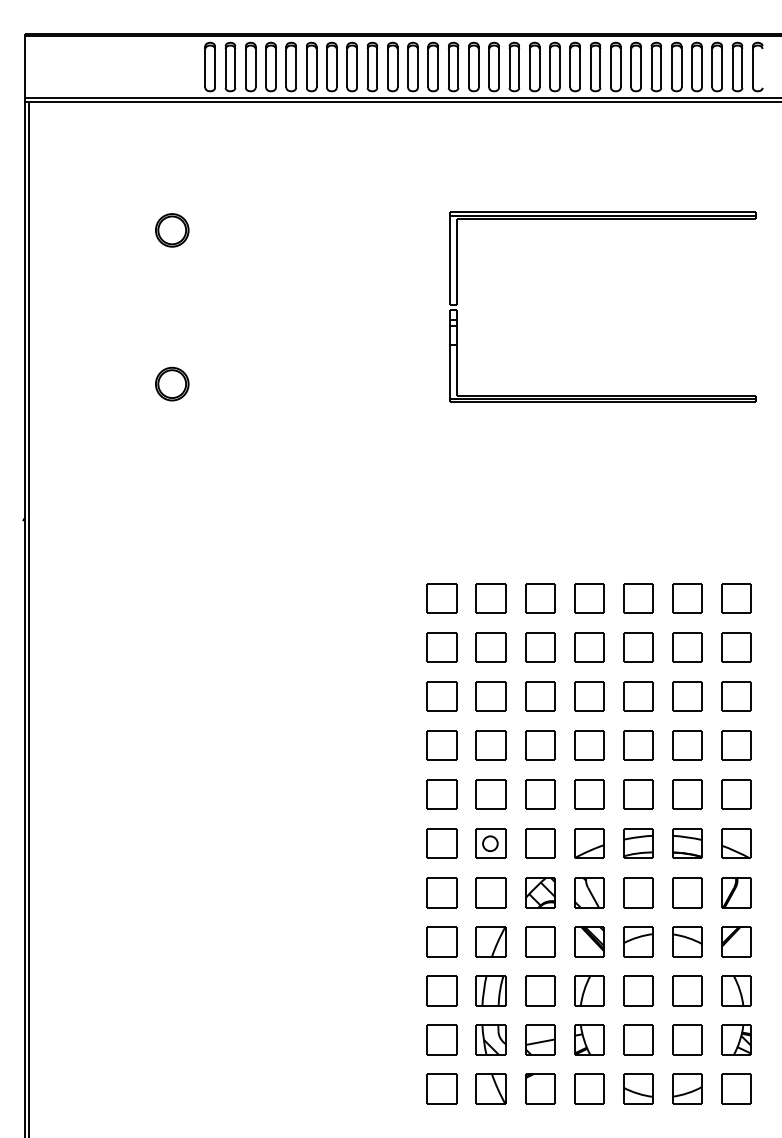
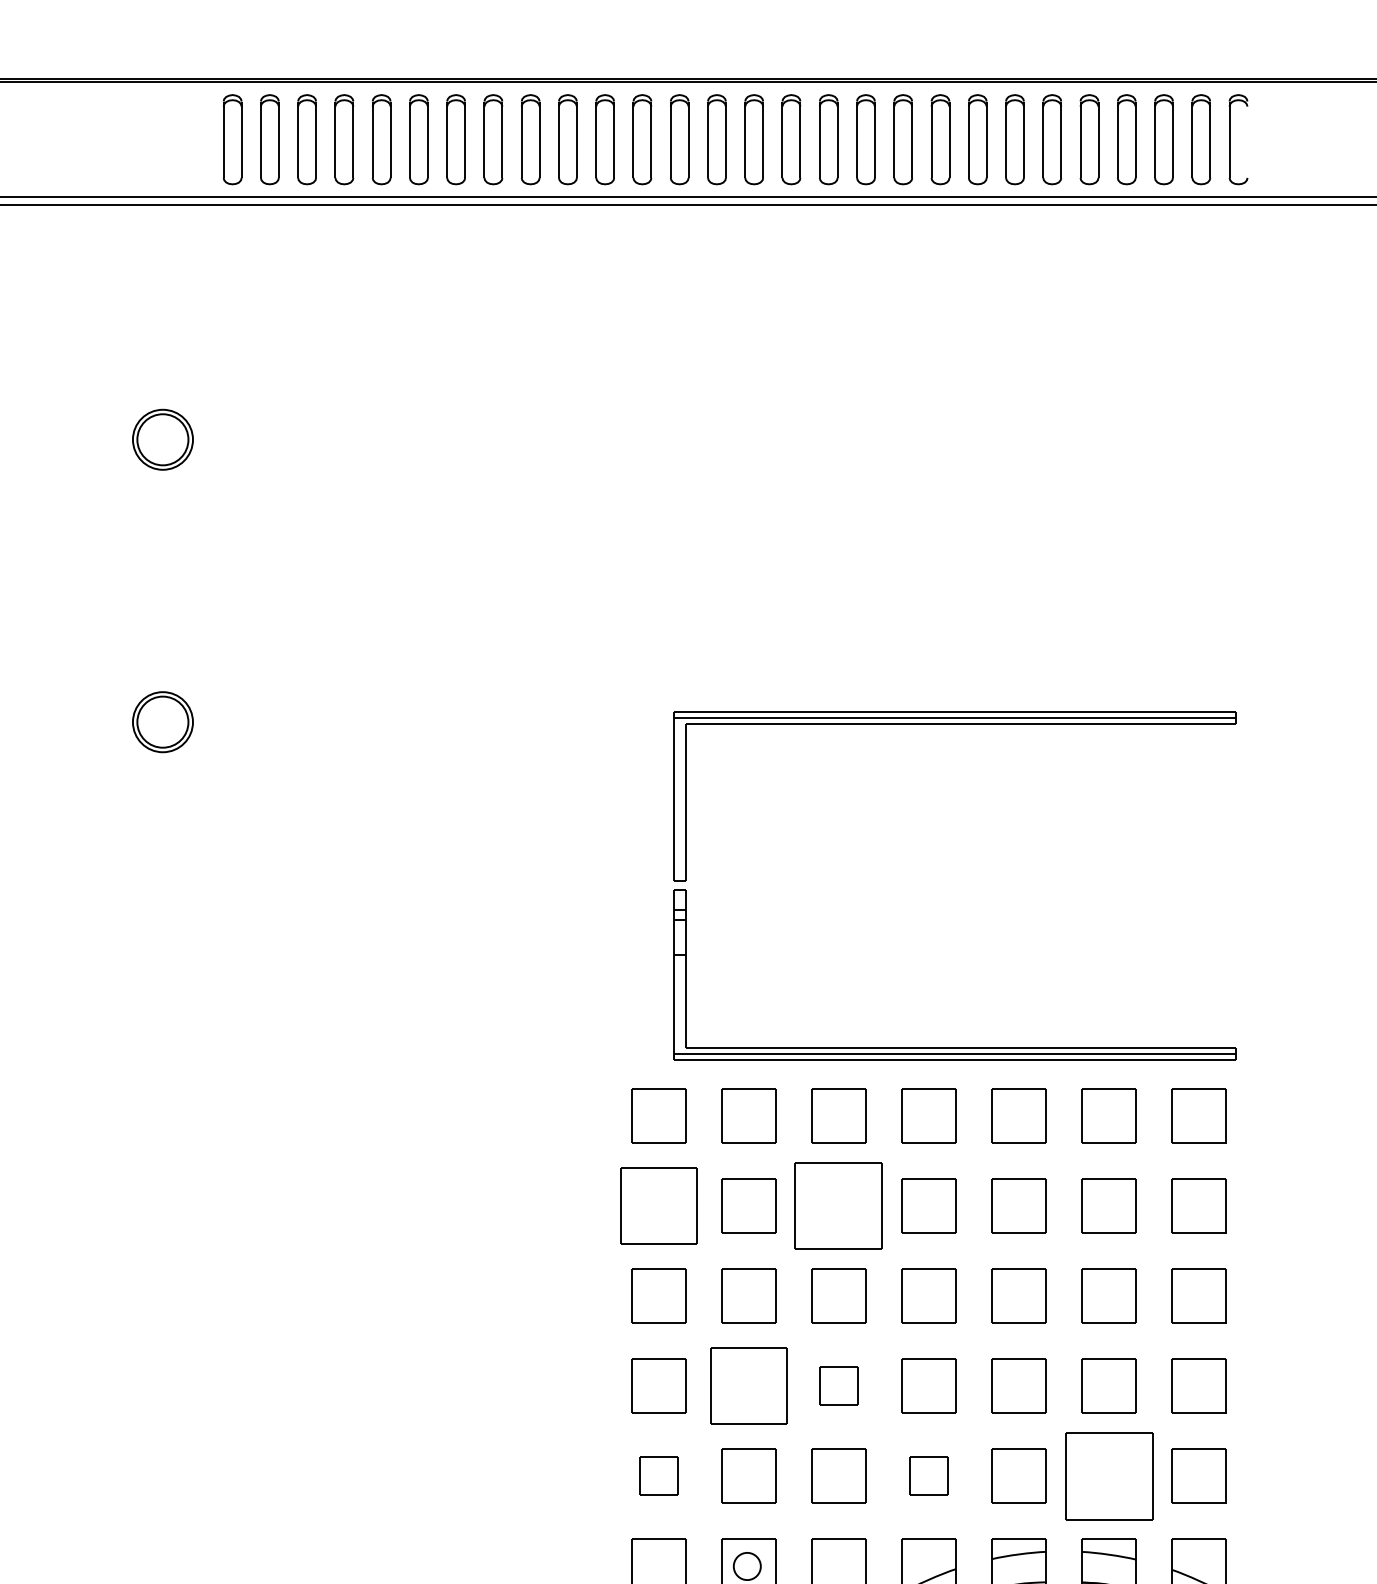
part: (602, 219) -> (953, 724), moved
part: (441, 647) -> (657, 1205), size x1.4
part: (540, 647) -> (839, 1205), size x1.6
part: (490, 745) -> (747, 1385), size x1.4
part: (540, 745) -> (839, 1385), size x0.7
part: (441, 794) -> (657, 1475), size x0.7
part: (589, 794) -> (929, 1475), size x0.7
part: (687, 794) -> (1109, 1475), size x1.6

